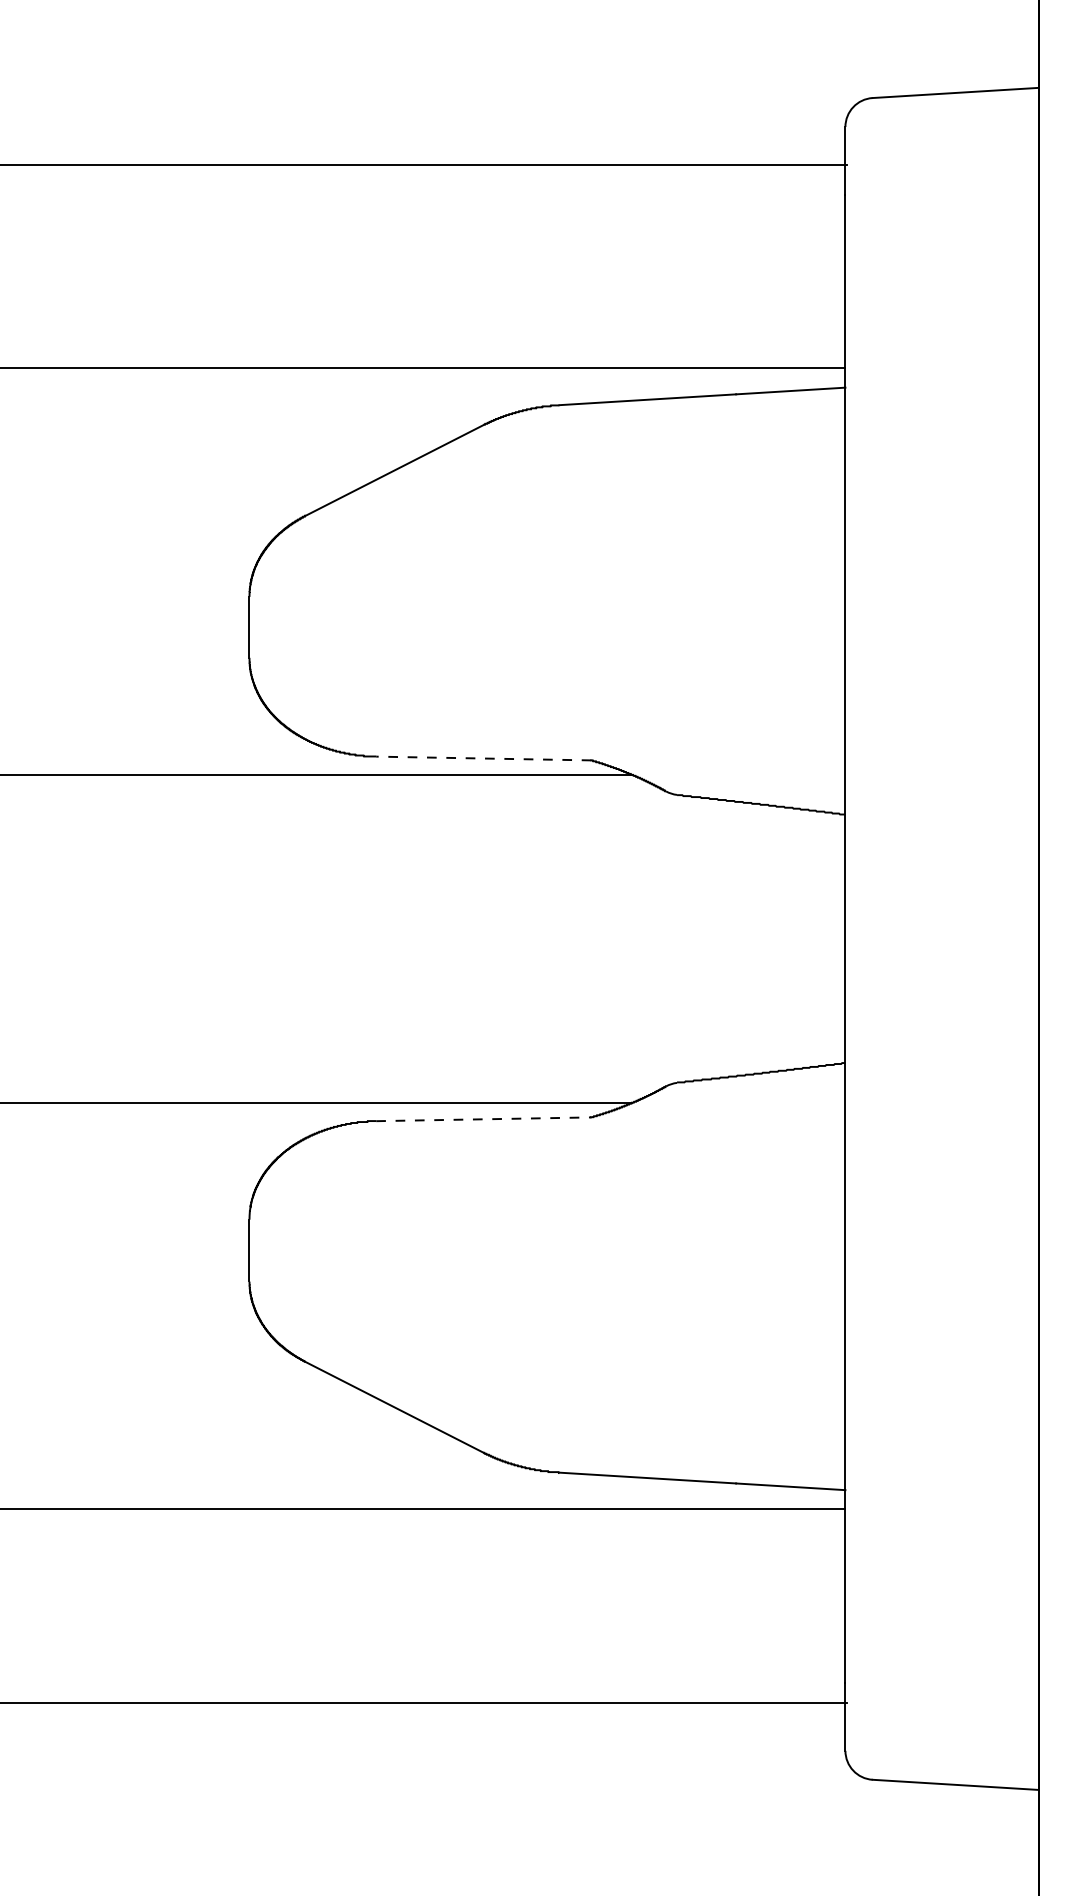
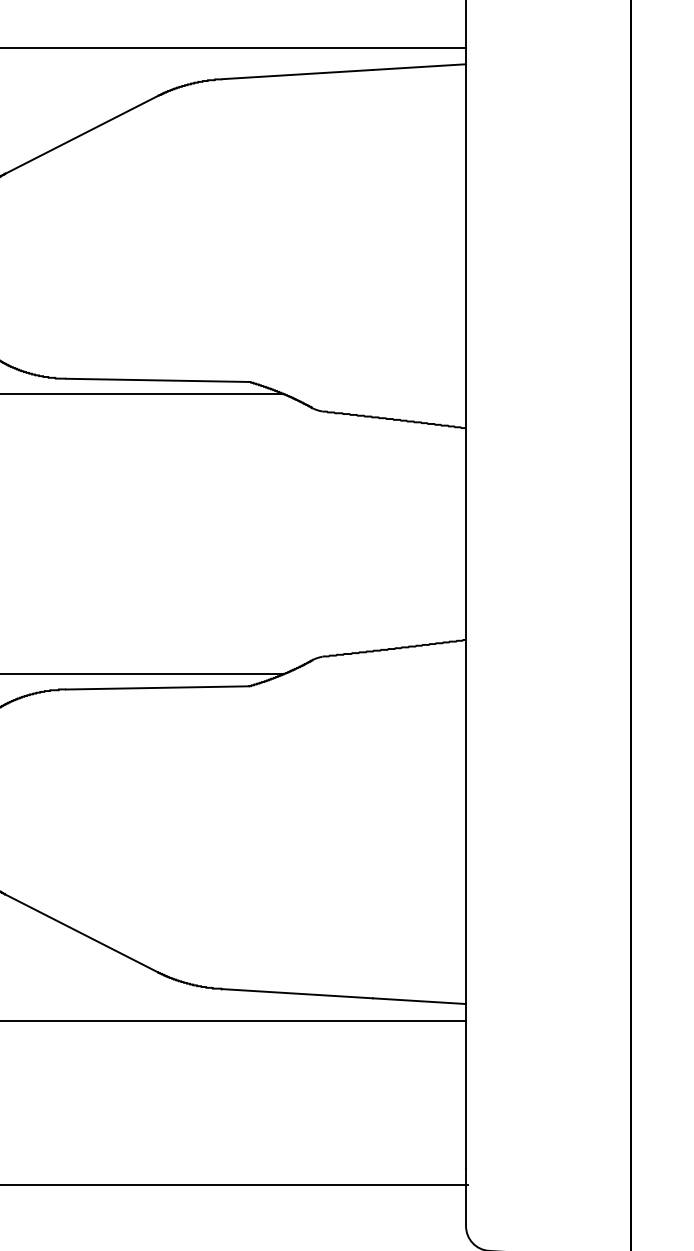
line: (483, 758) -> (157, 380), dashed -> solid
line: (483, 1119) -> (157, 688), dashed -> solid

